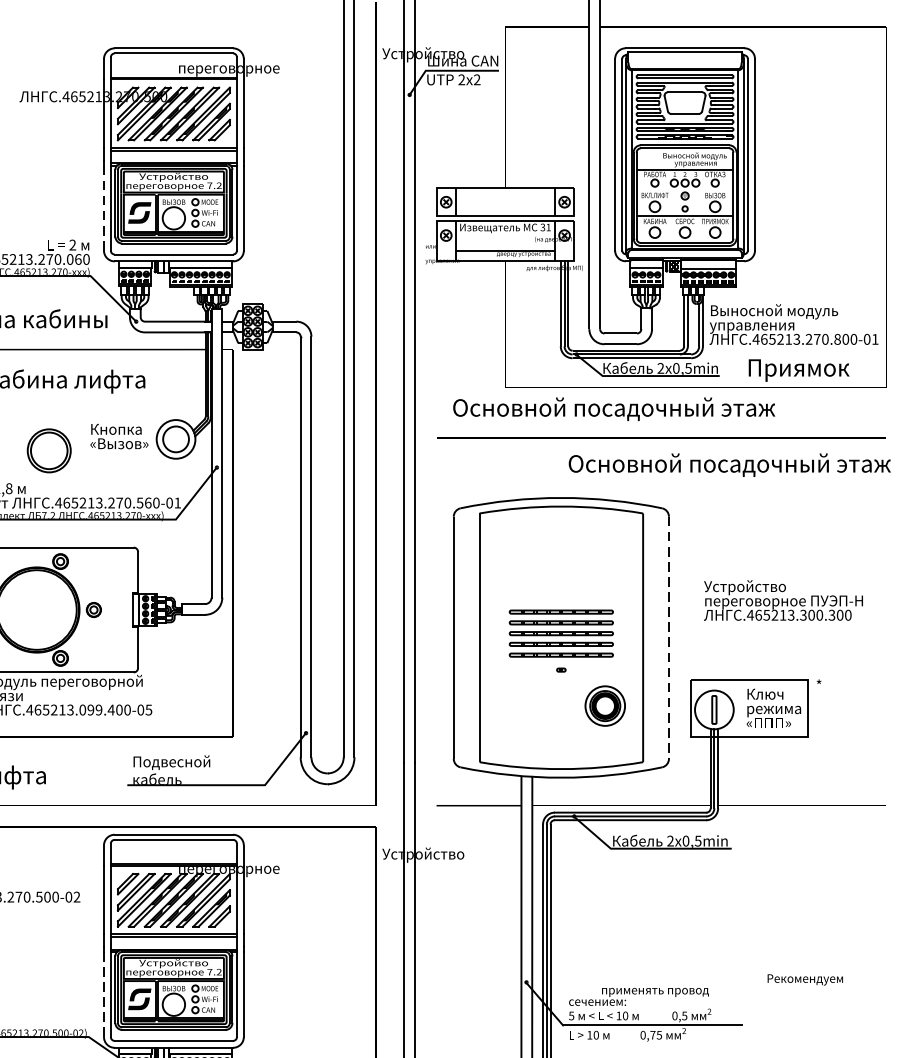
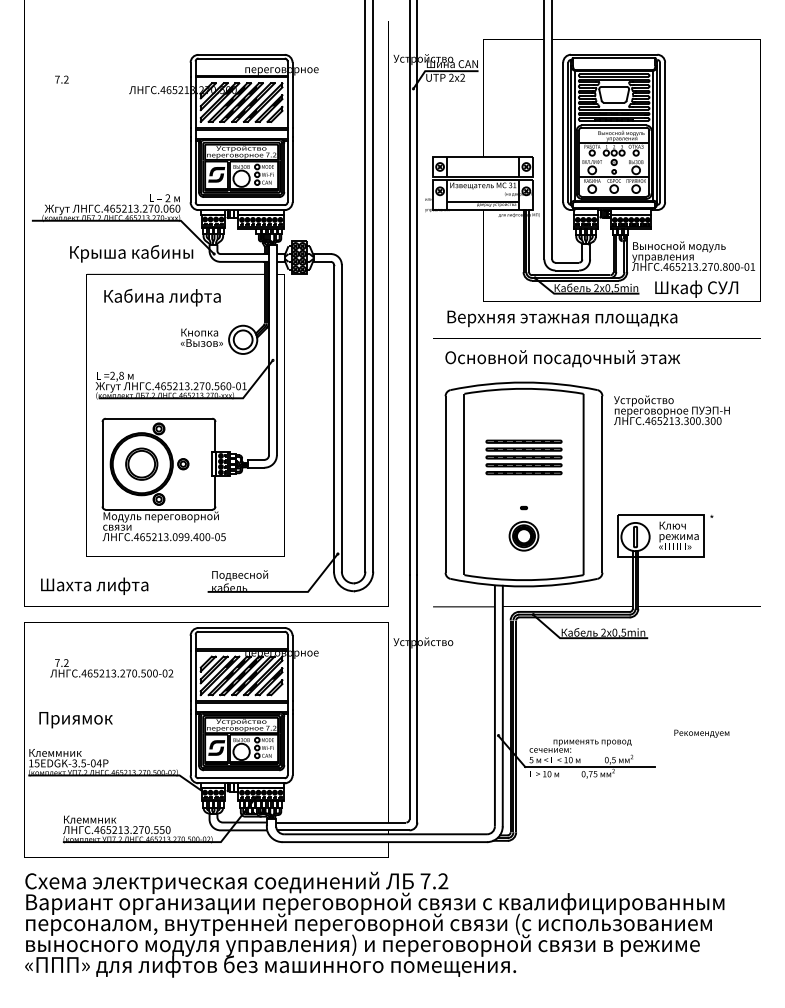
line: (103, 208) -> (190, 171), dashed -> solid
text: (798, 368) -> (696, 288), Приямок -> Шкаф СУЛ
text: (614, 410) -> (562, 318), Основной посадочный этаж -> Верхняя этажная площадка
part: (48, 449) -> (141, 463), moved
text: (729, 464) -> (562, 358), moved
text: (782, 599) -> (671, 409), moved
part: (560, 633) -> (523, 457), moved
line: (669, 637) -> (602, 484), dashed -> solid
part: (604, 706) -> (523, 536), moved
line: (103, 994) -> (190, 744), dashed -> solid

